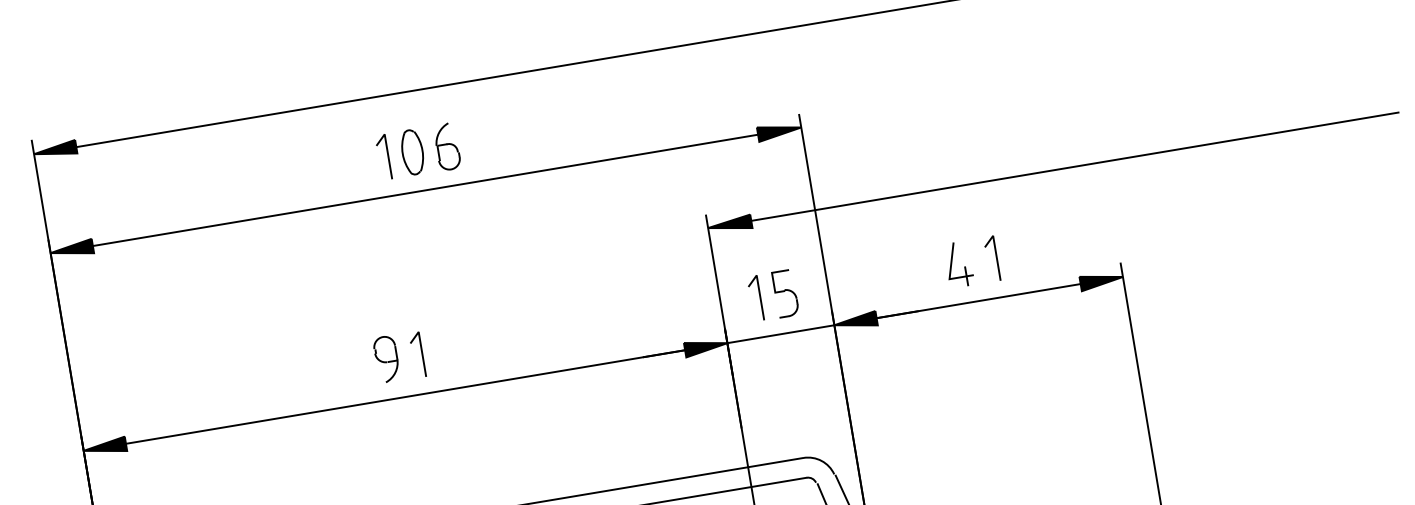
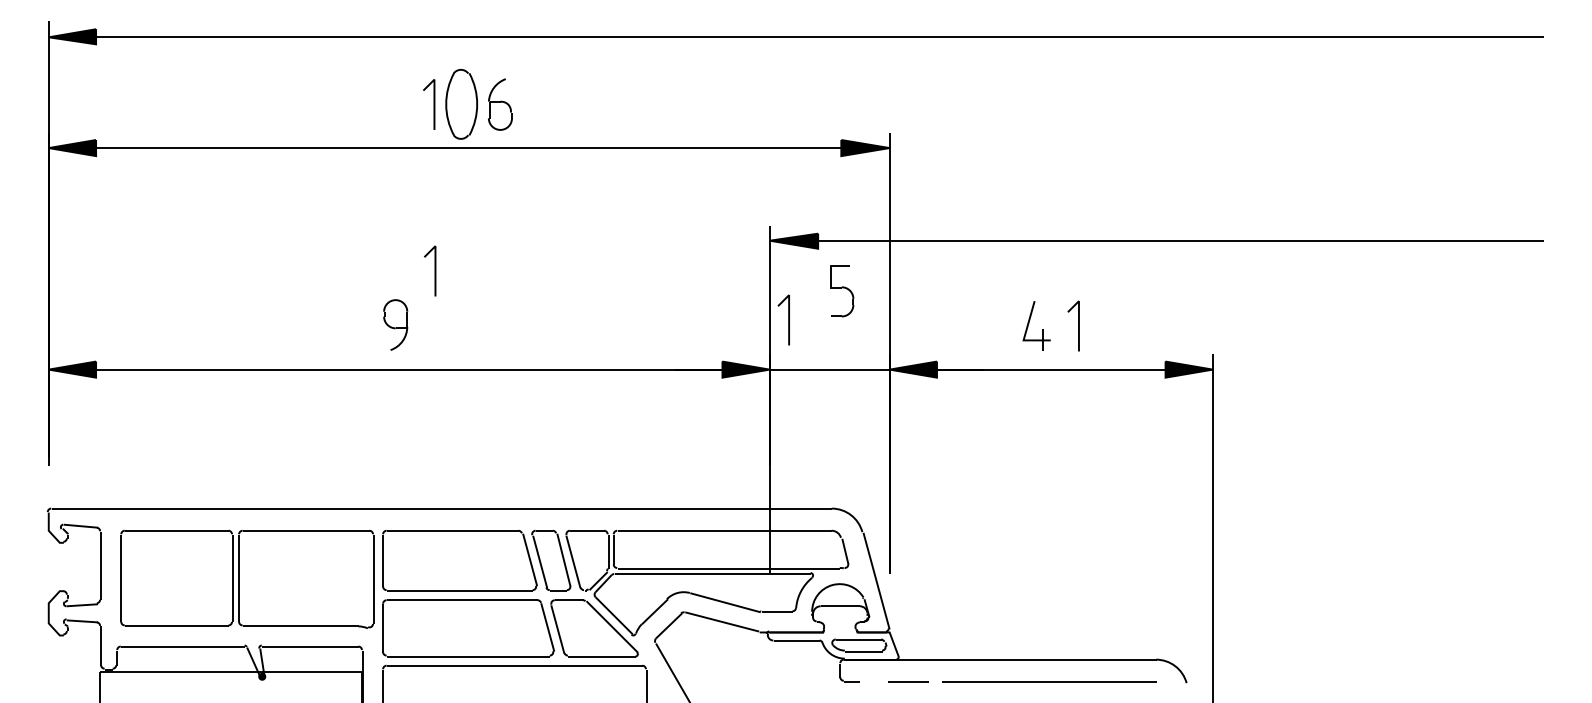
part: (412, 151) -> (461, 103), size x1.4
part: (785, 293) -> (842, 291), moved
curve: (759, 297) -> (788, 319), moved
curve: (421, 353) -> (434, 270), moved

